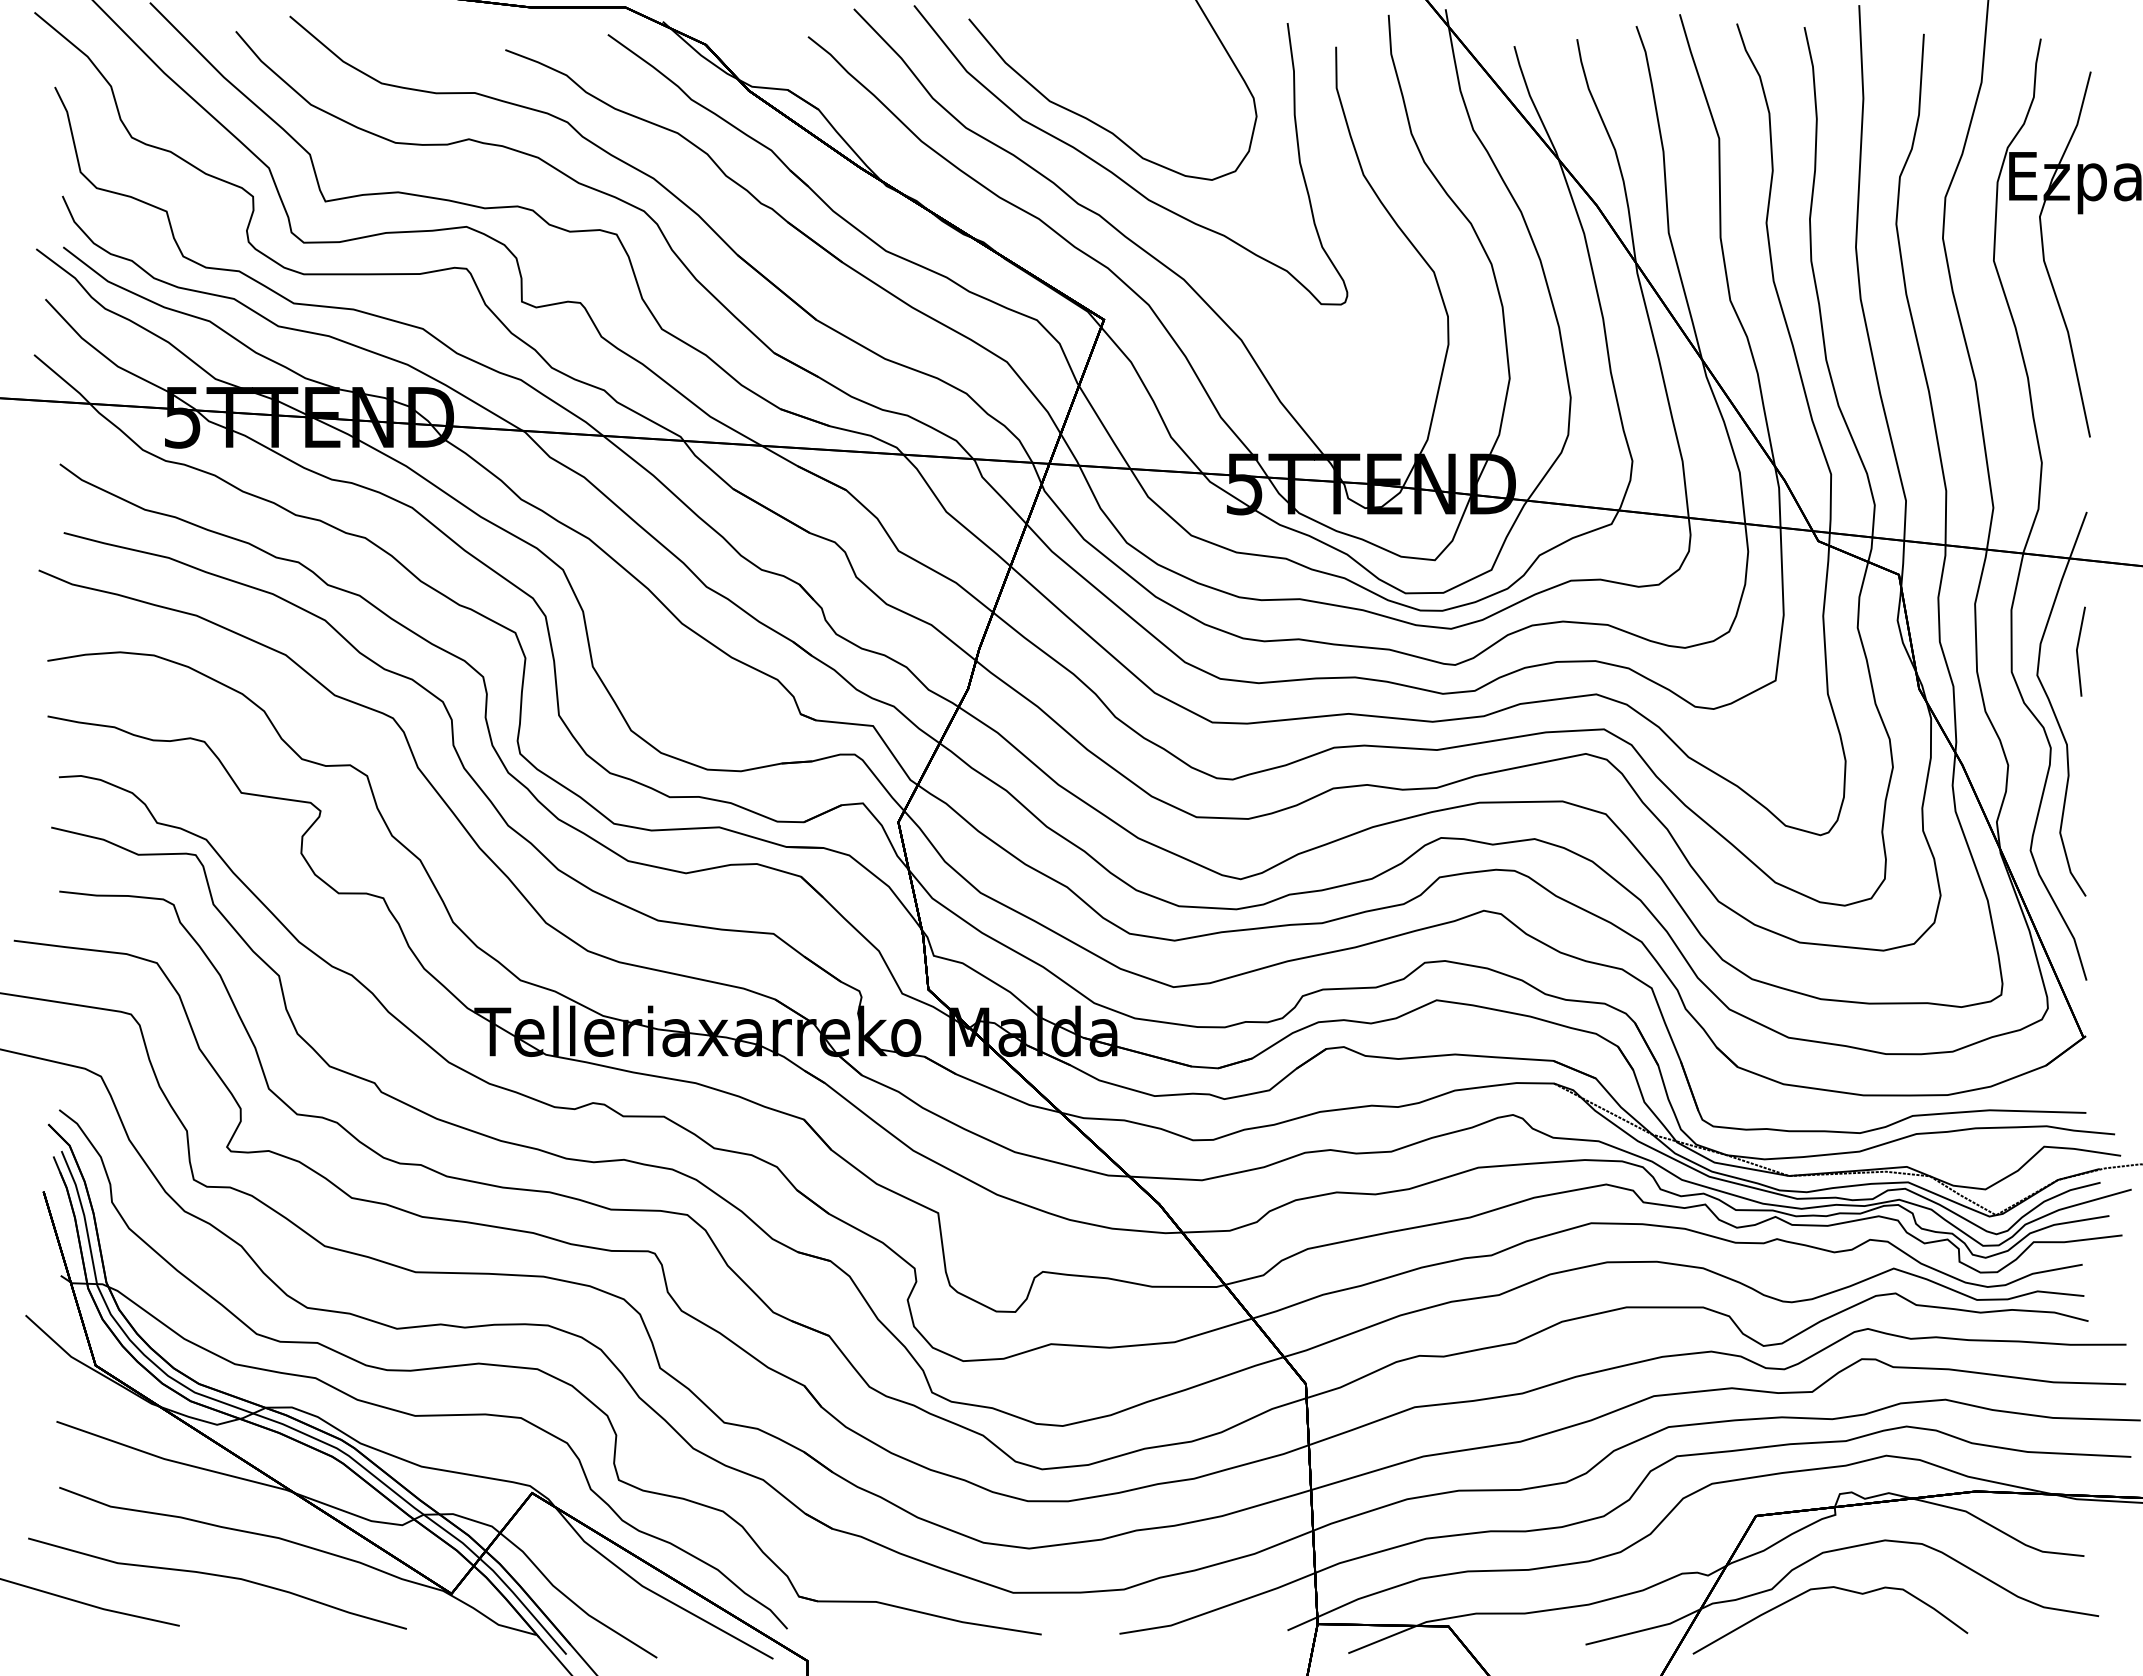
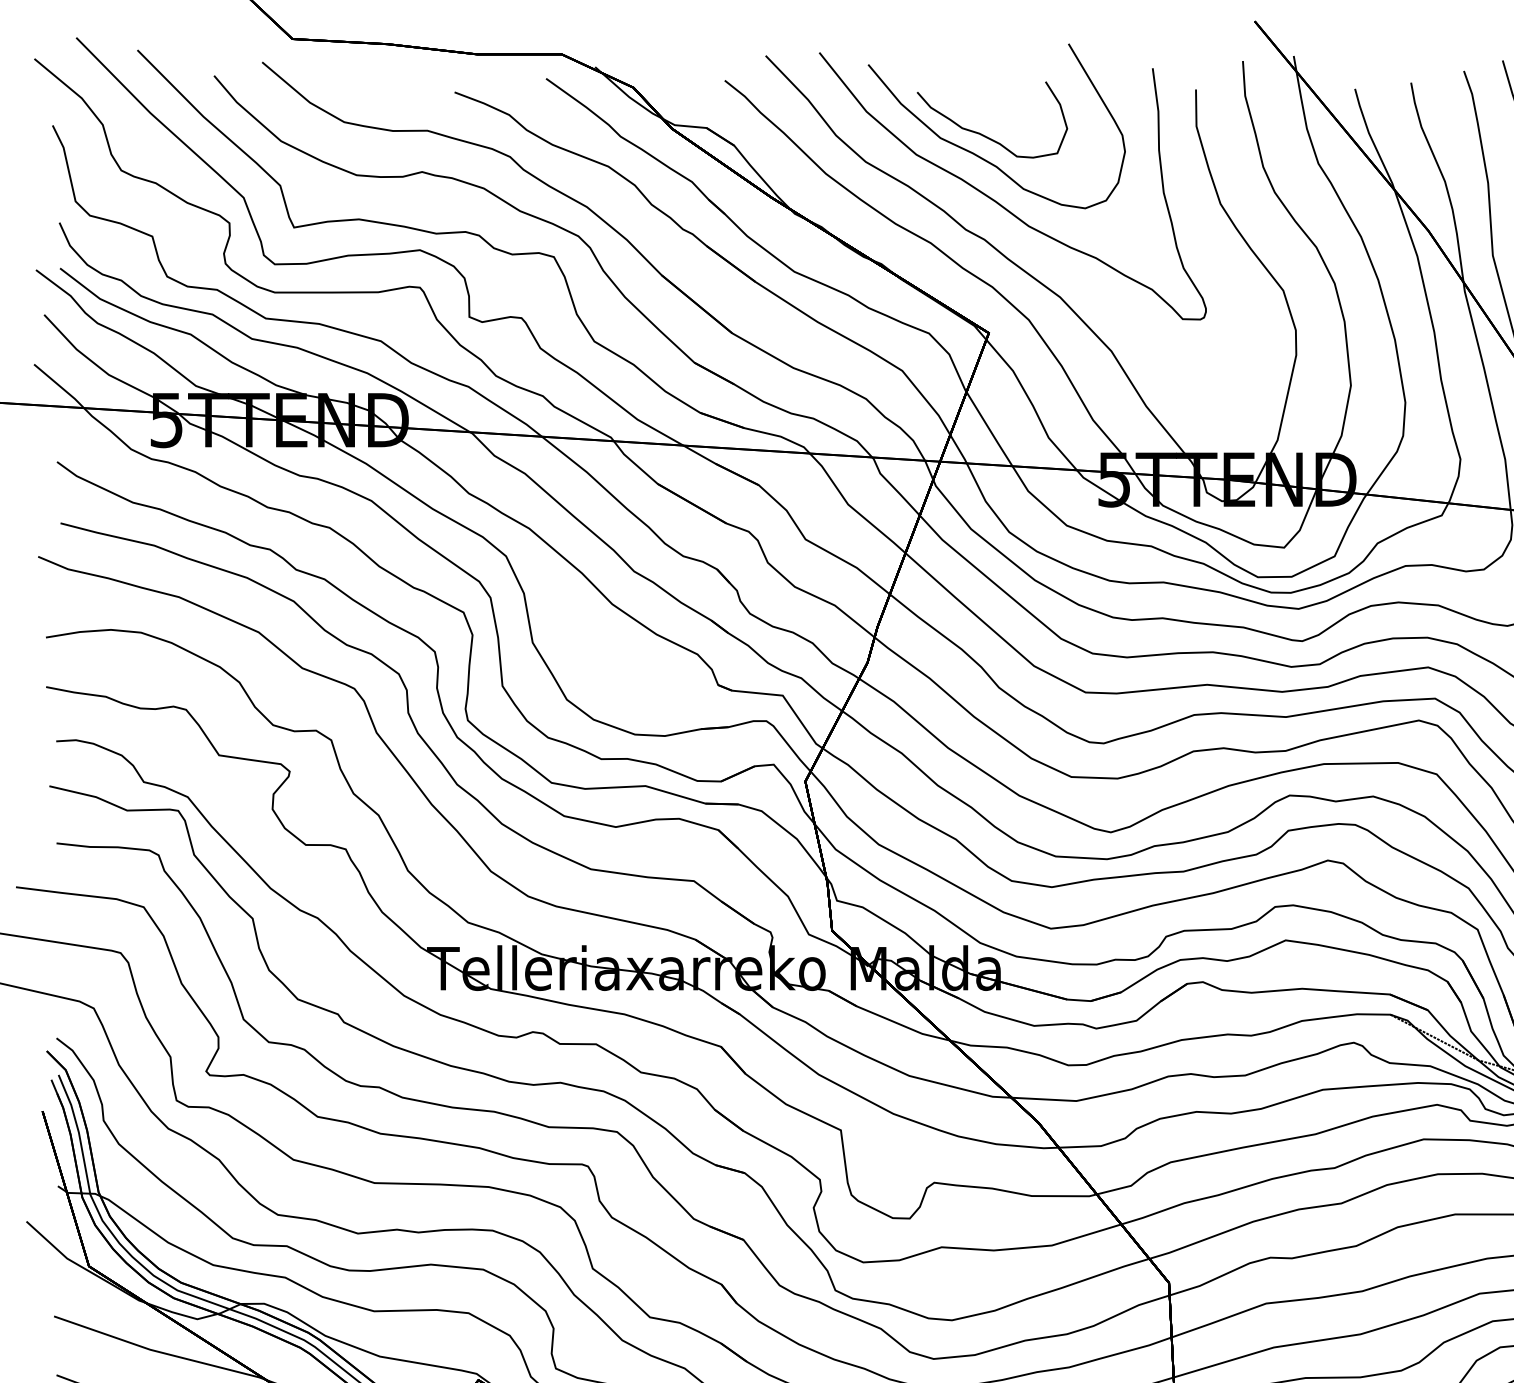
curve: (1098, 97) -> (983, 134), added

